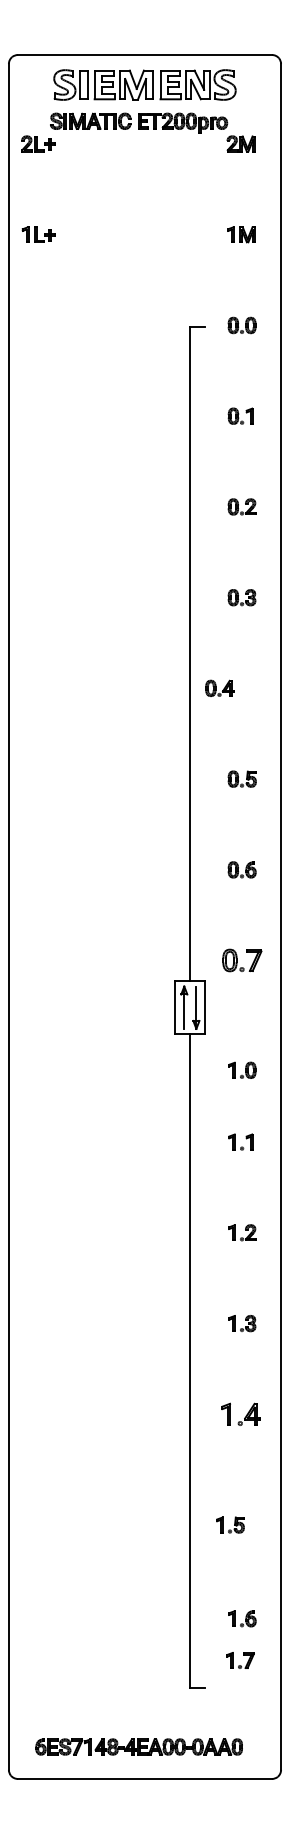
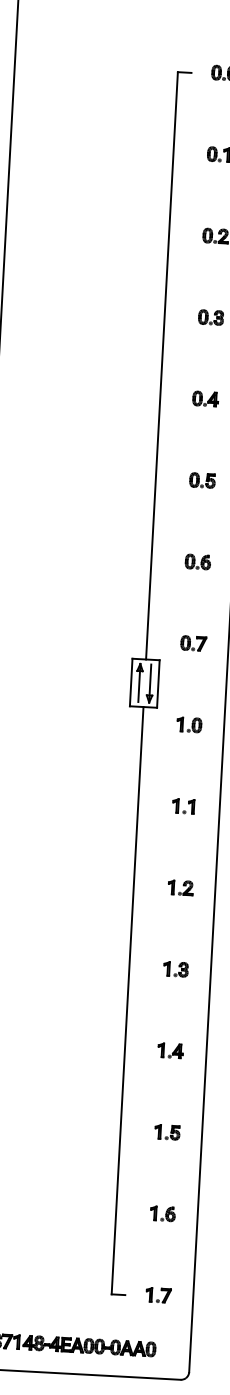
part: (219, 687) -> (205, 398), moved
part: (241, 960) -> (193, 643), size x0.71
part: (242, 1069) -> (189, 724), moved
part: (240, 1413) -> (170, 1050), size x0.71
part: (230, 1524) -> (167, 1131), moved
part: (242, 1618) -> (163, 1213), moved
part: (240, 1660) -> (158, 1295), moved

